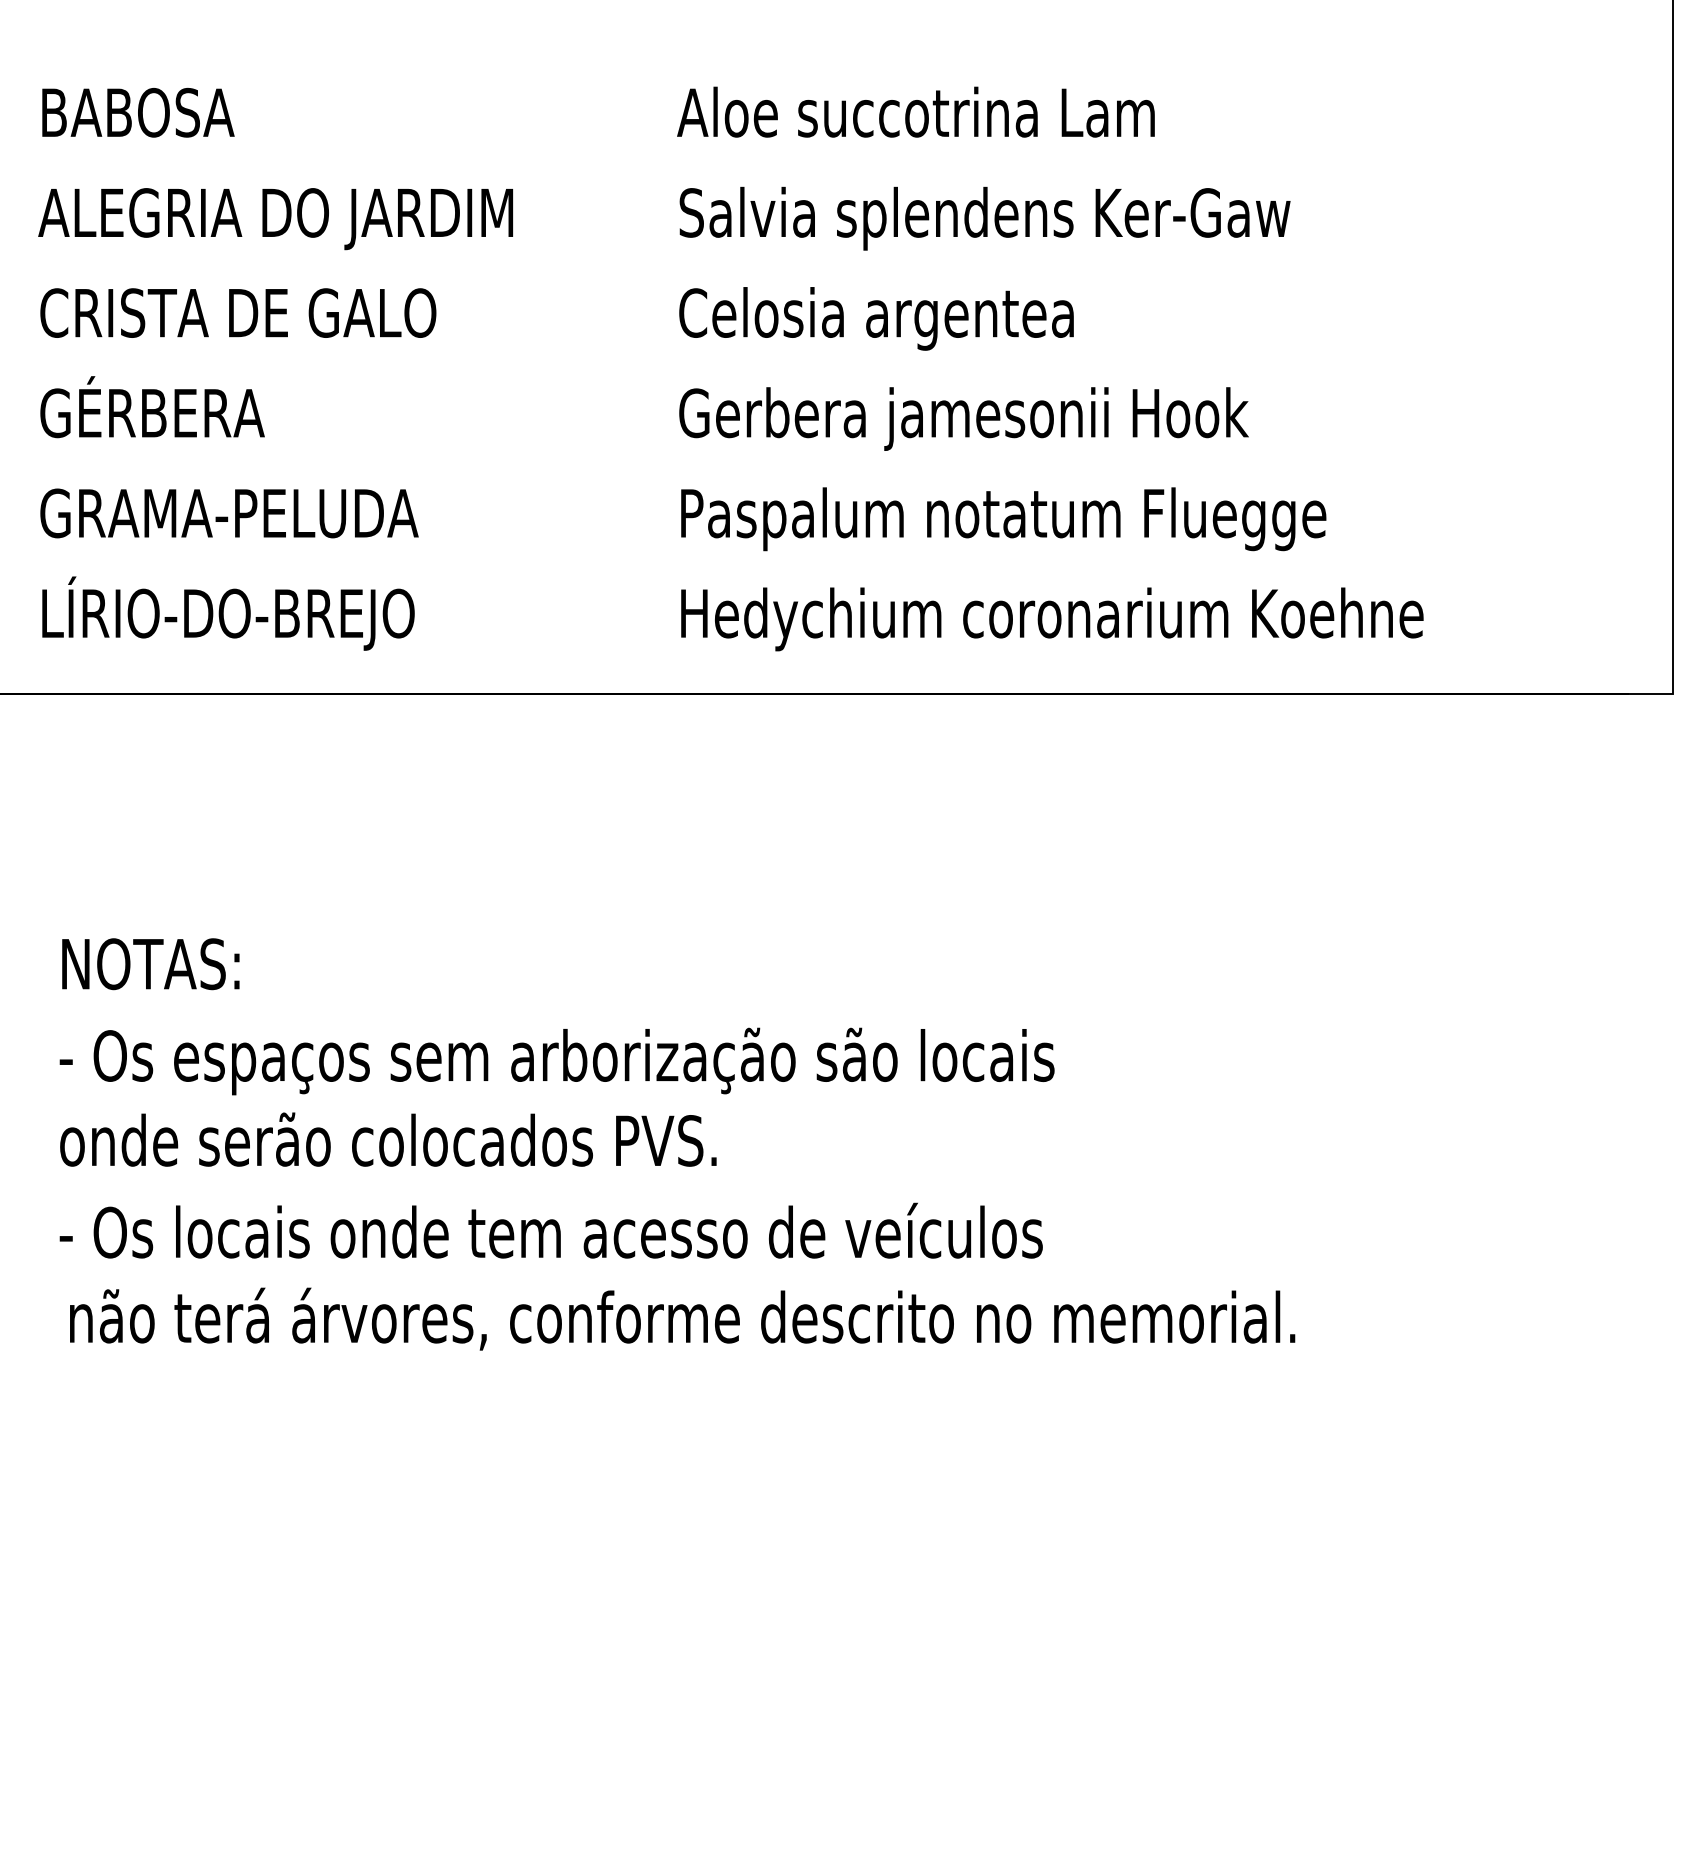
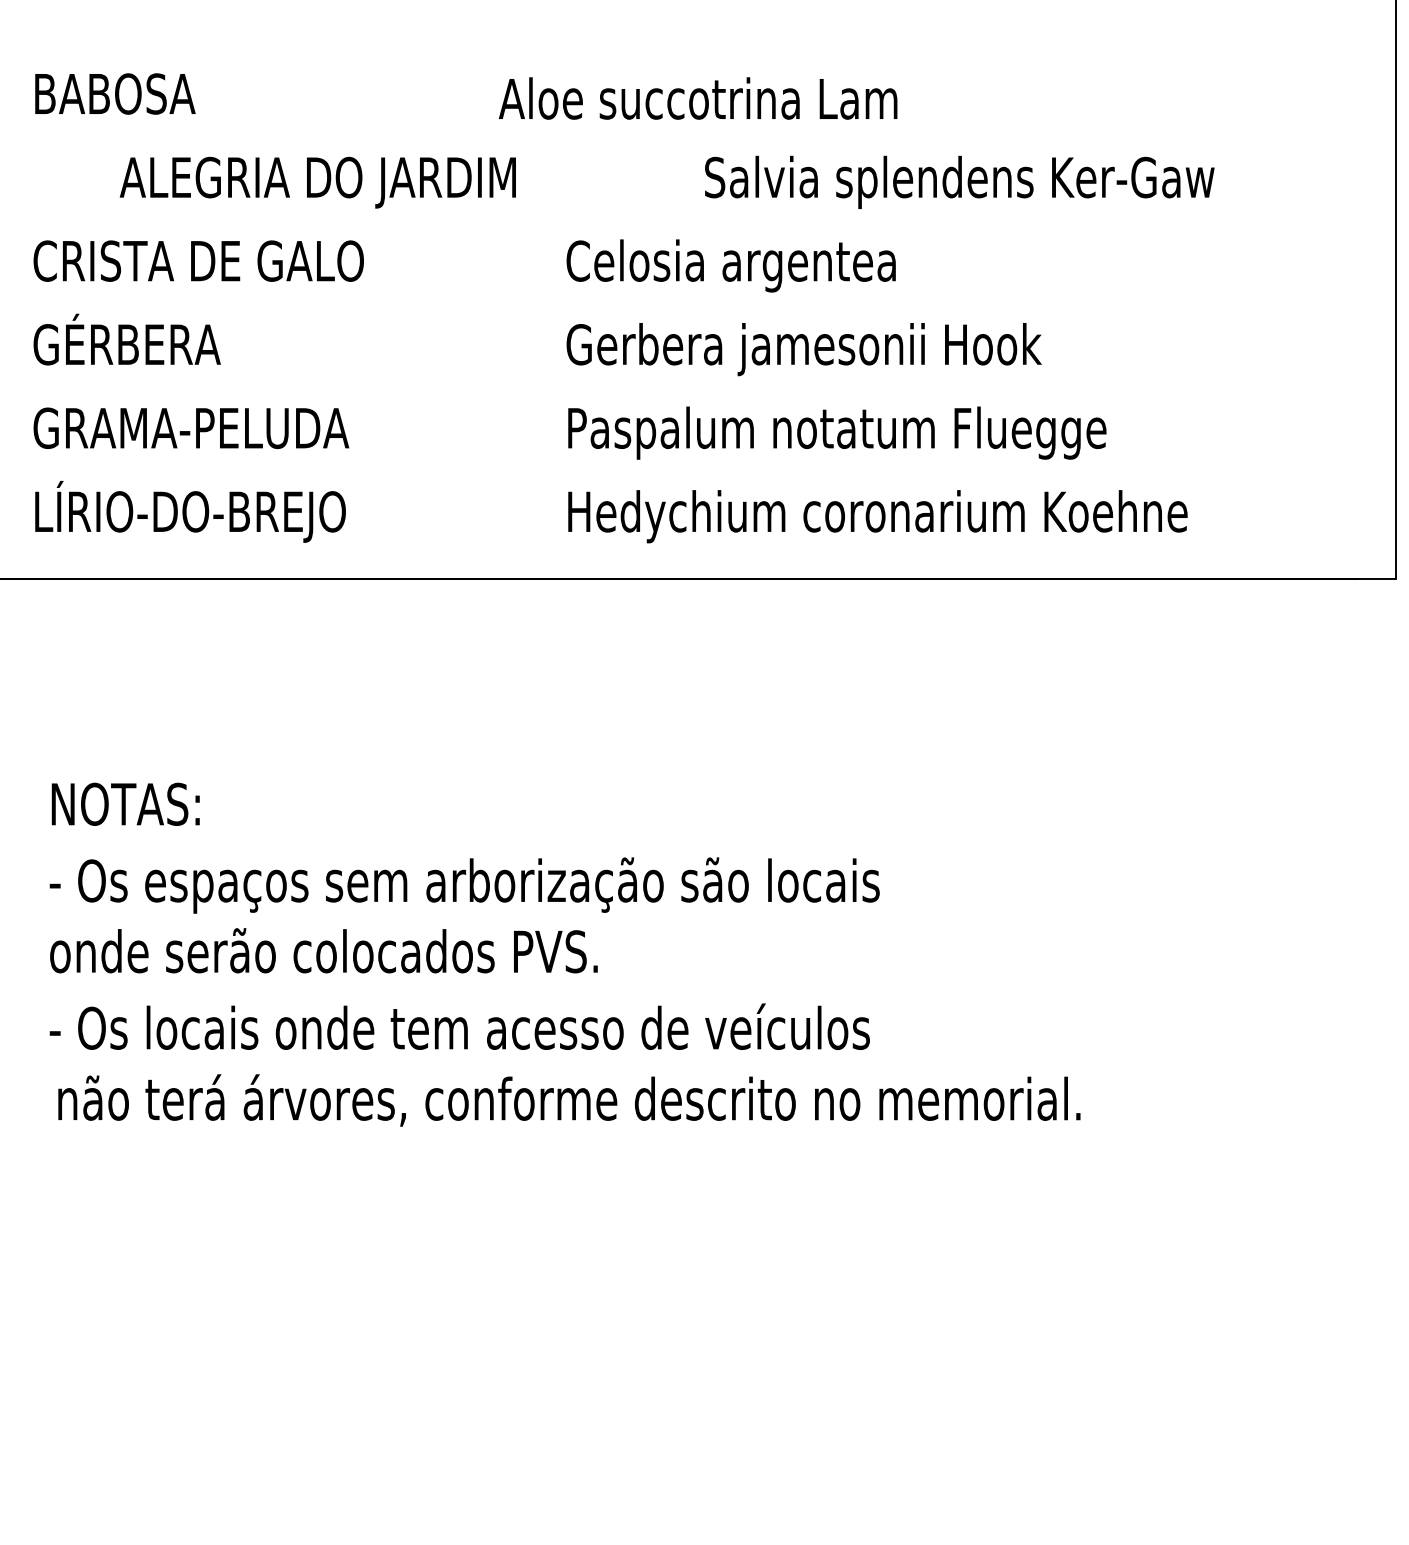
text: (915, 112) -> (697, 98), moved
text: (984, 217) -> (959, 181), moved
text: (275, 218) -> (317, 182), moved

